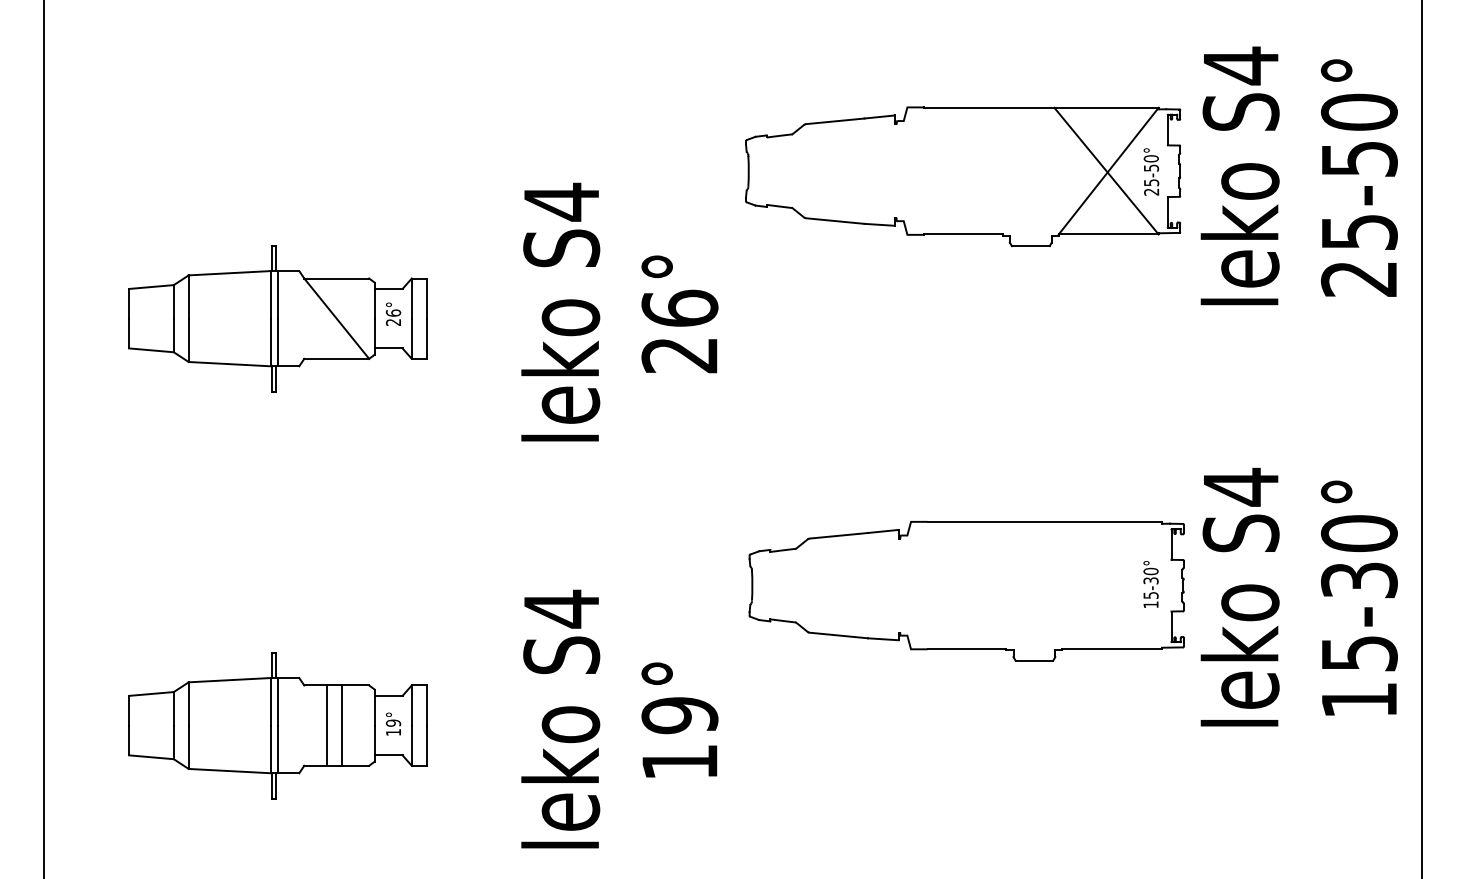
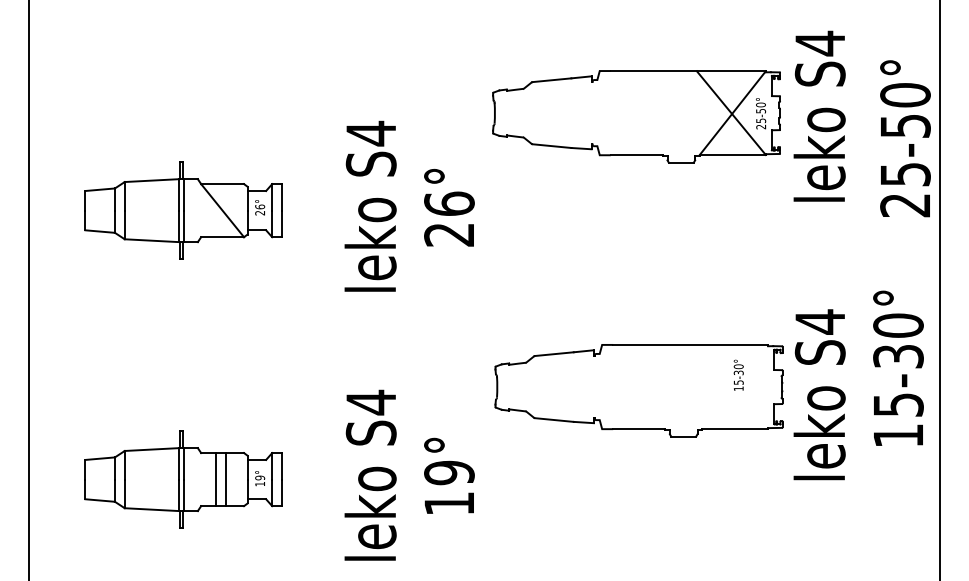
text: (1359, 177) -> (905, 138), moved
text: (1150, 583) -> (738, 374), moved
text: (1359, 596) -> (898, 367), moved

